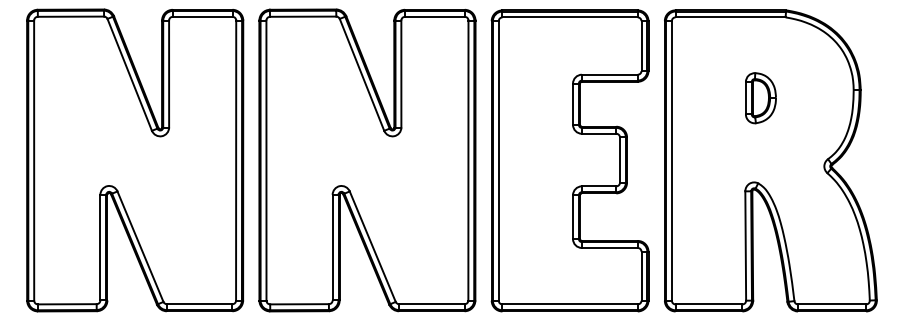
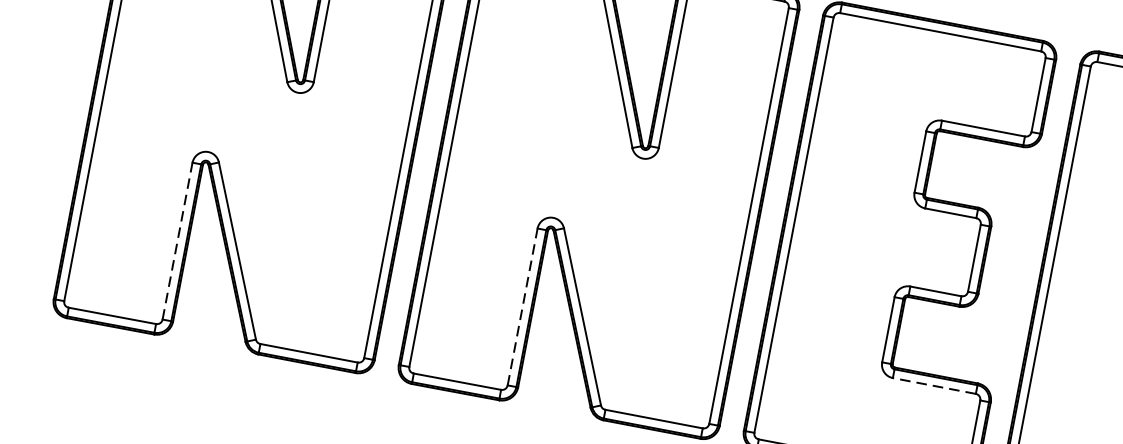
line: (100, 247) -> (177, 240), solid -> dashed
line: (332, 247) -> (522, 306), solid -> dashed
line: (609, 247) -> (933, 385), solid -> dashed

